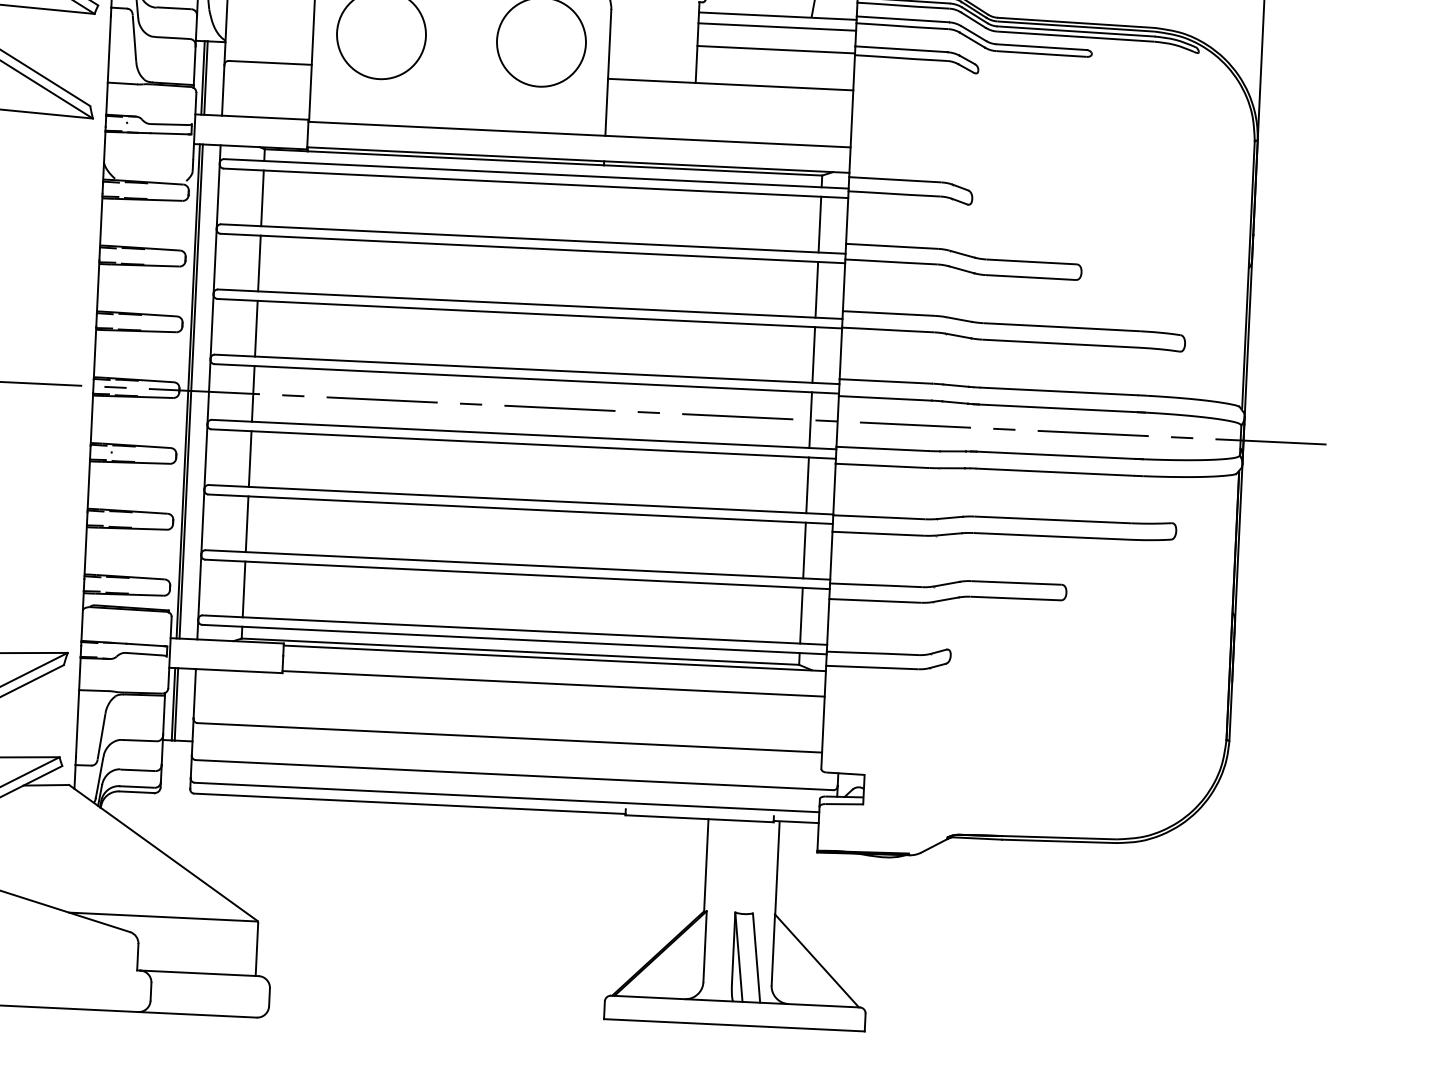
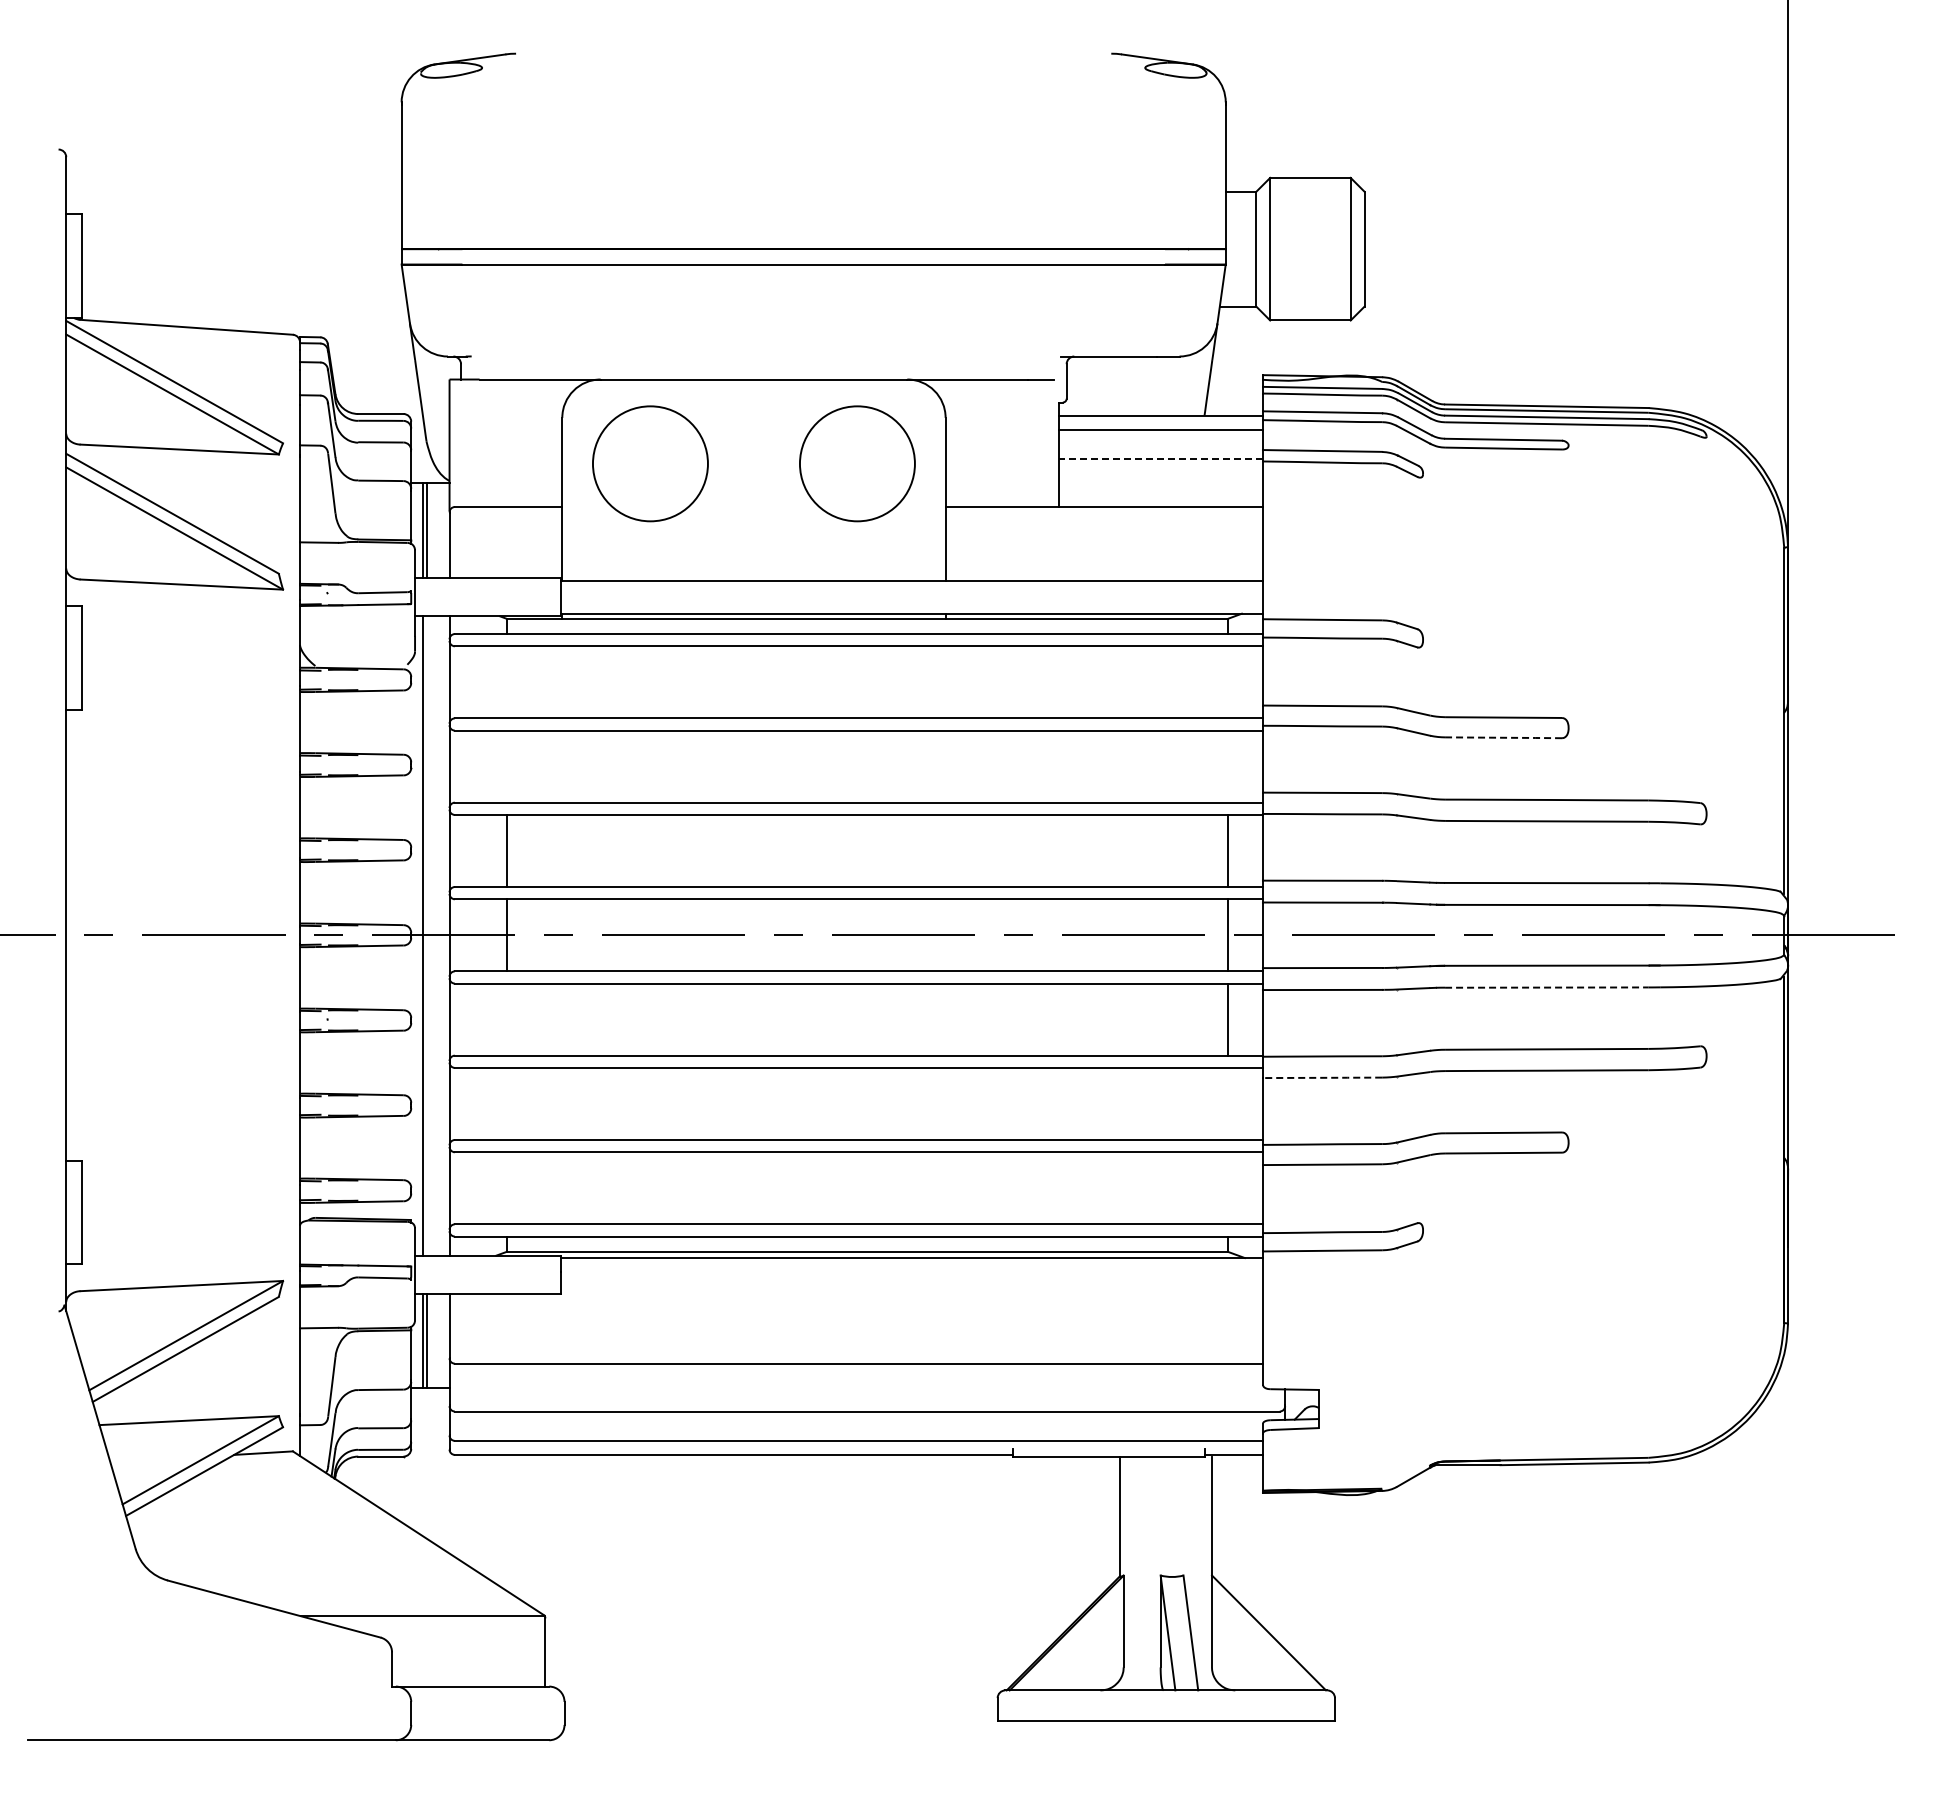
line: (775, 49) -> (1160, 459), solid -> dashed
line: (262, 198) -> (506, 682), removed
line: (819, 224) -> (1227, 682), removed
line: (259, 263) -> (506, 766), removed
line: (1030, 277) -> (1503, 737), solid -> dashed
line: (816, 289) -> (1227, 766), removed
line: (191, 391) -> (426, 935), removed
line: (249, 458) -> (506, 1019), removed
line: (1054, 472) -> (1546, 987), solid -> dashed
line: (246, 523) -> (506, 1103), removed
line: (878, 533) -> (1322, 1077), solid -> dashed
line: (804, 550) -> (1227, 1103), removed
line: (243, 589) -> (506, 1188), removed
line: (801, 615) -> (1227, 1188), removed
line: (553, 683) -> (911, 1291), removed

